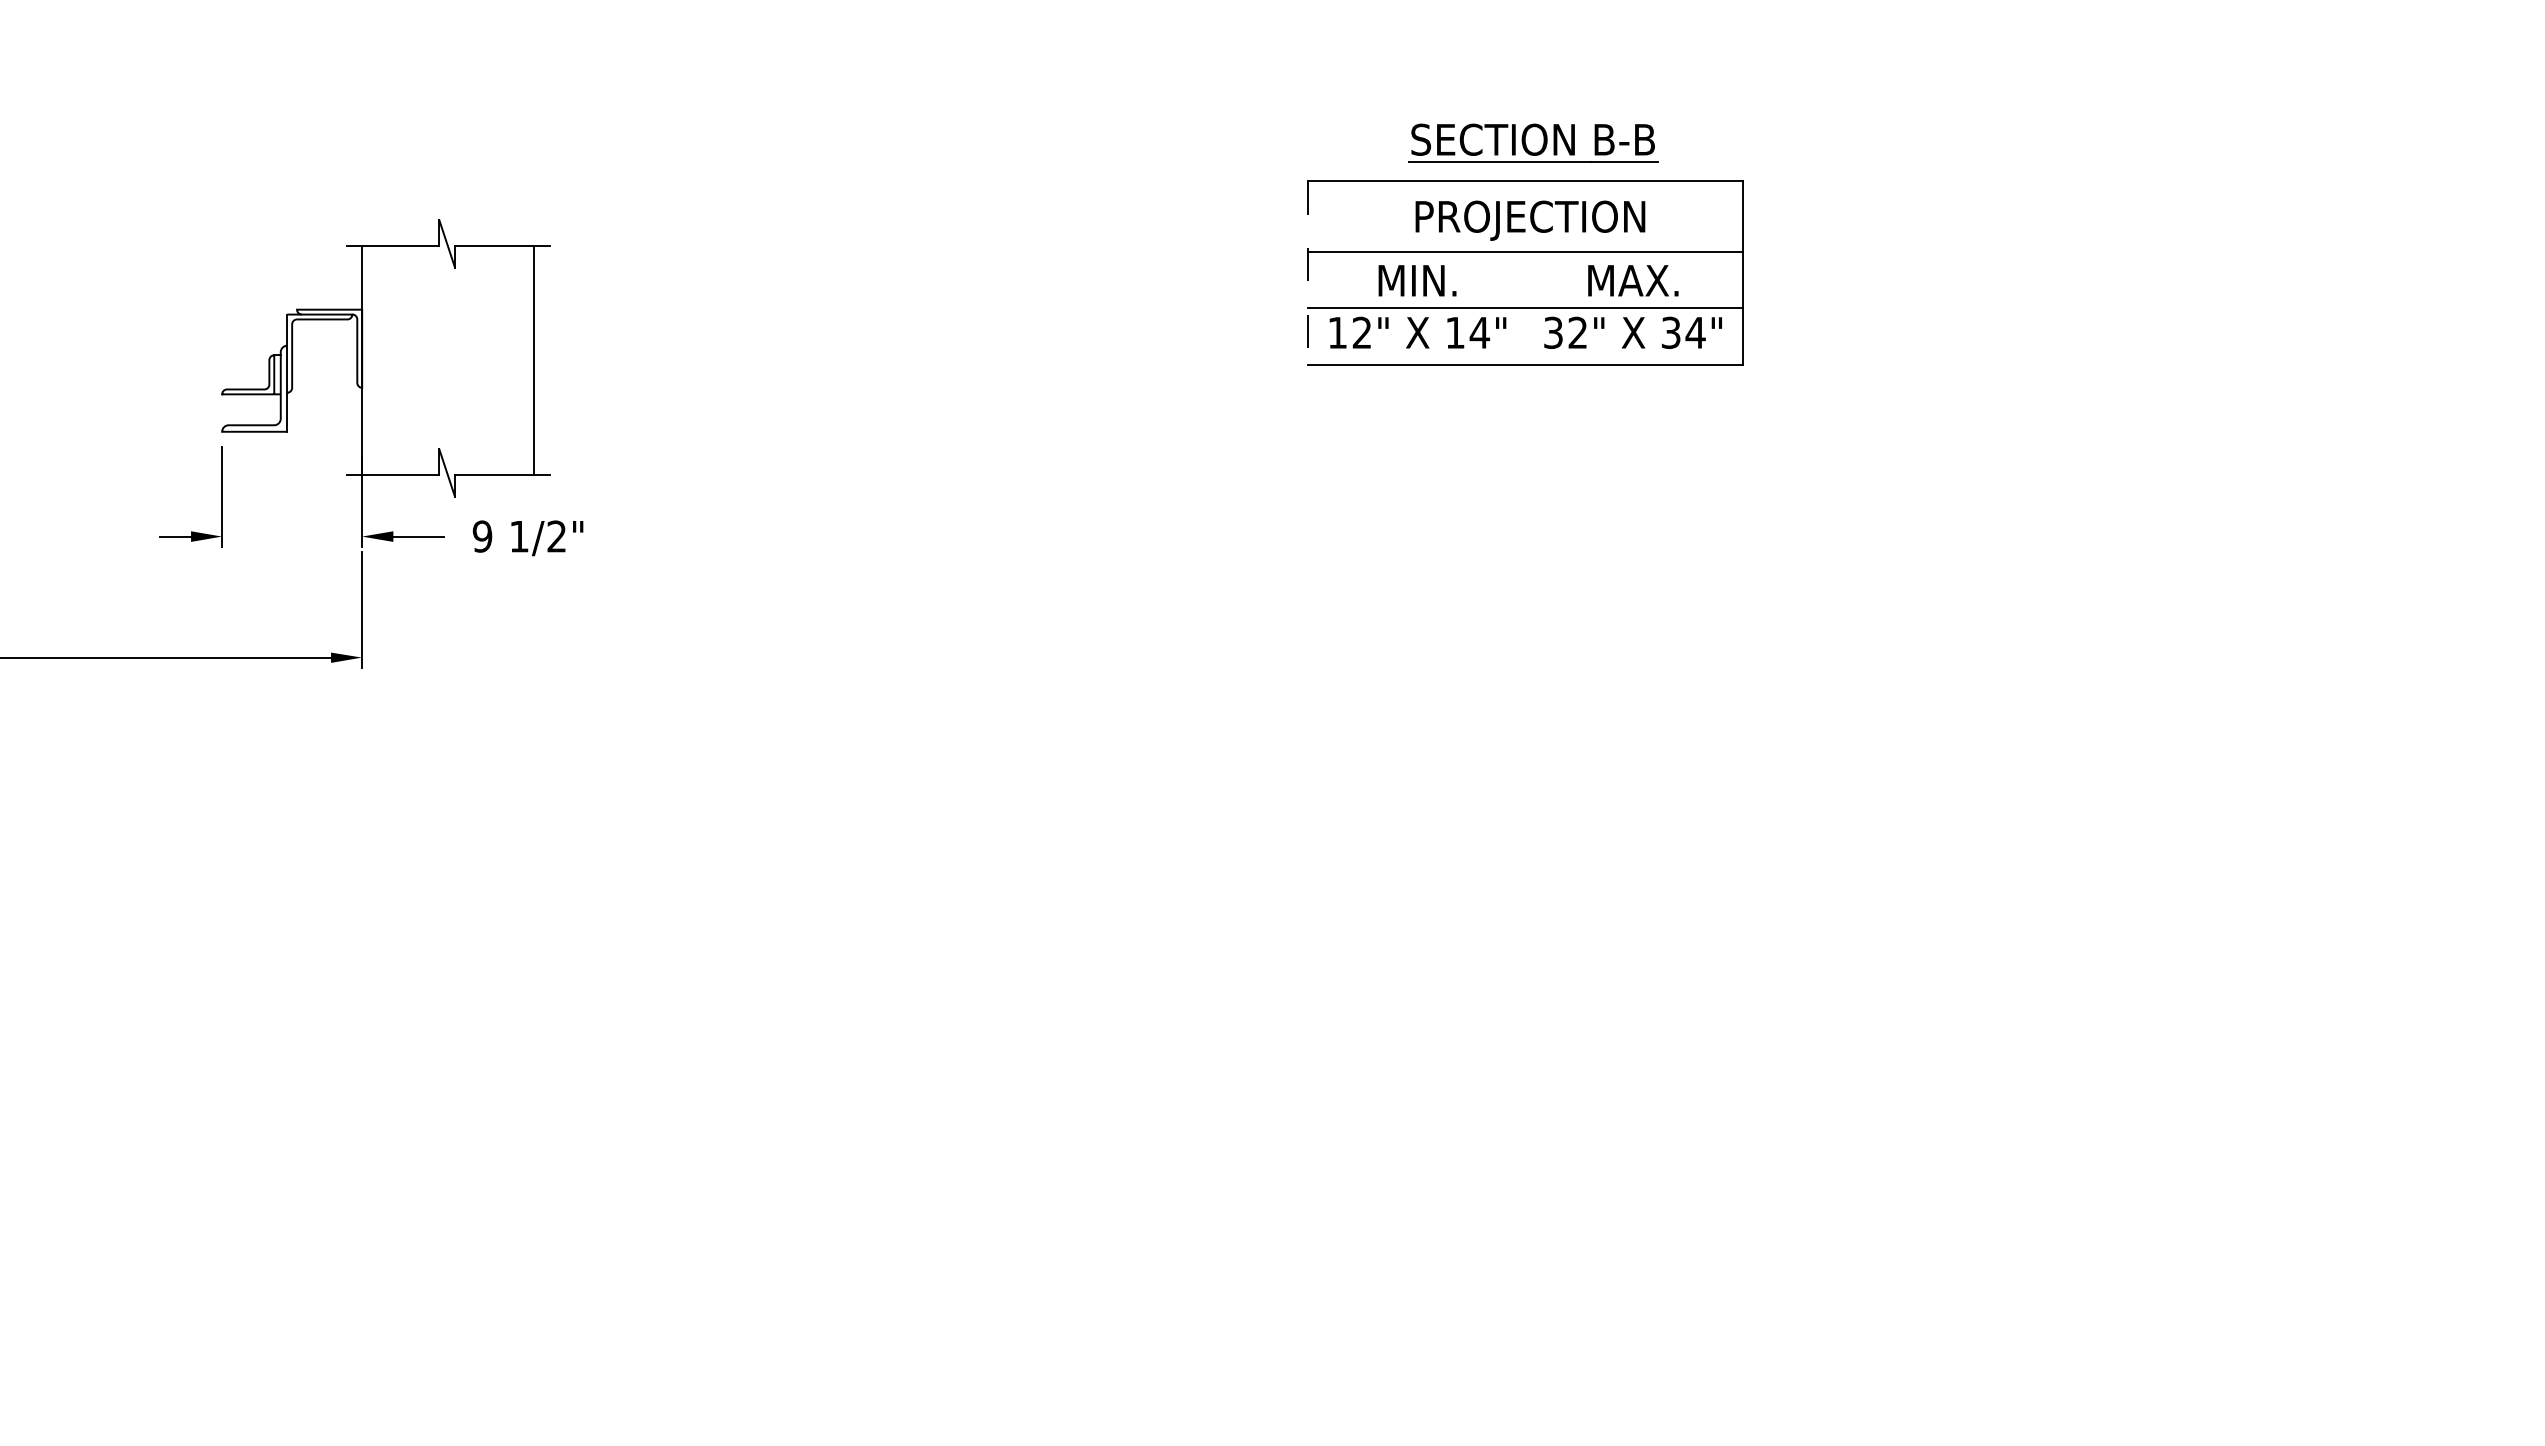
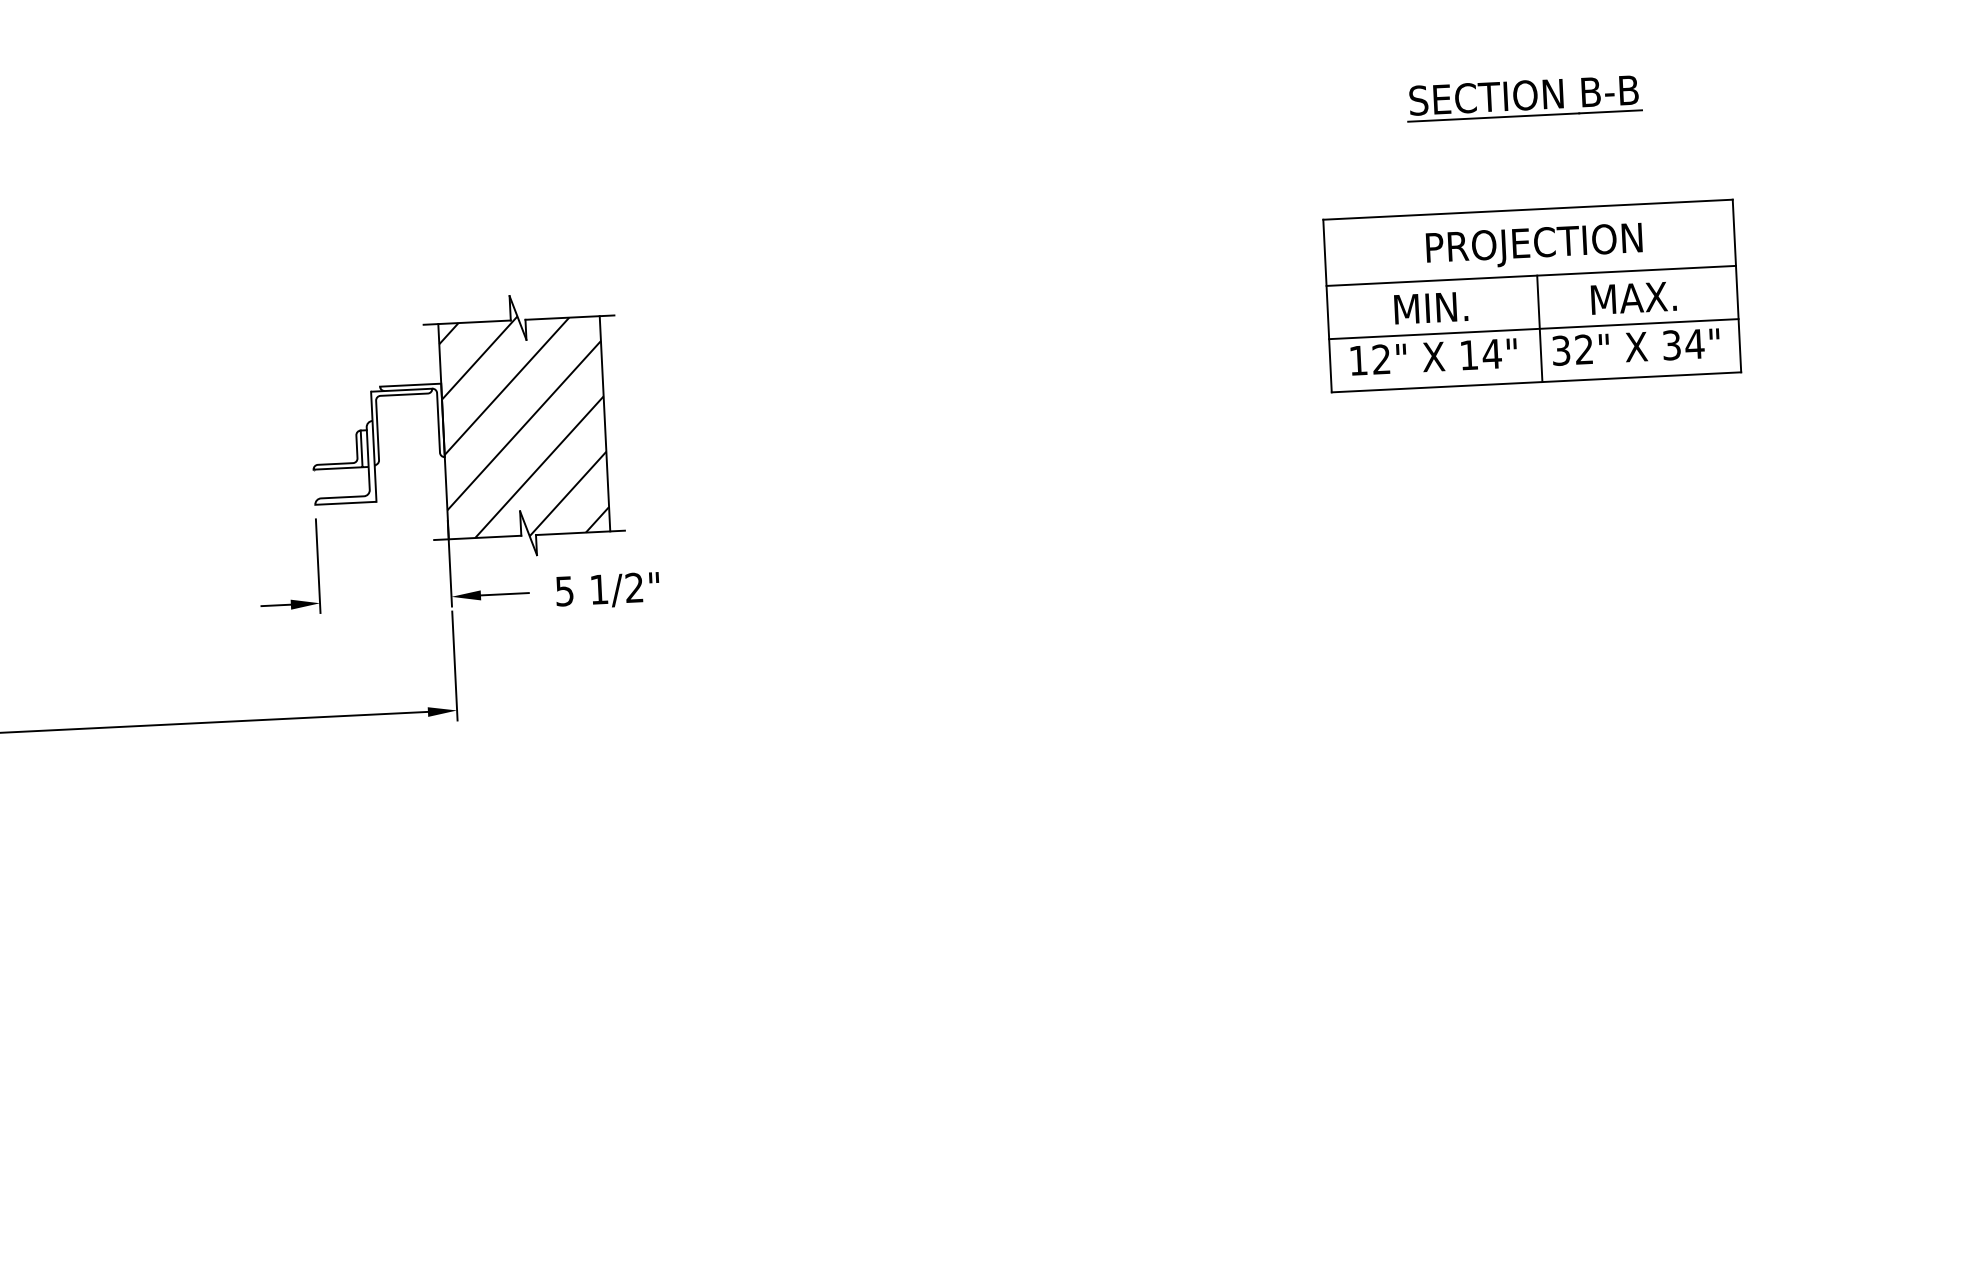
part: (1533, 142) -> (1524, 97), moved
line: (1307, 273) -> (1327, 306), dashed -> solid
line: (1531, 308) -> (1539, 328), added
hatch: (448, 359) -> (524, 426), added
text: (482, 536) -> (564, 591), 9 -> 5

